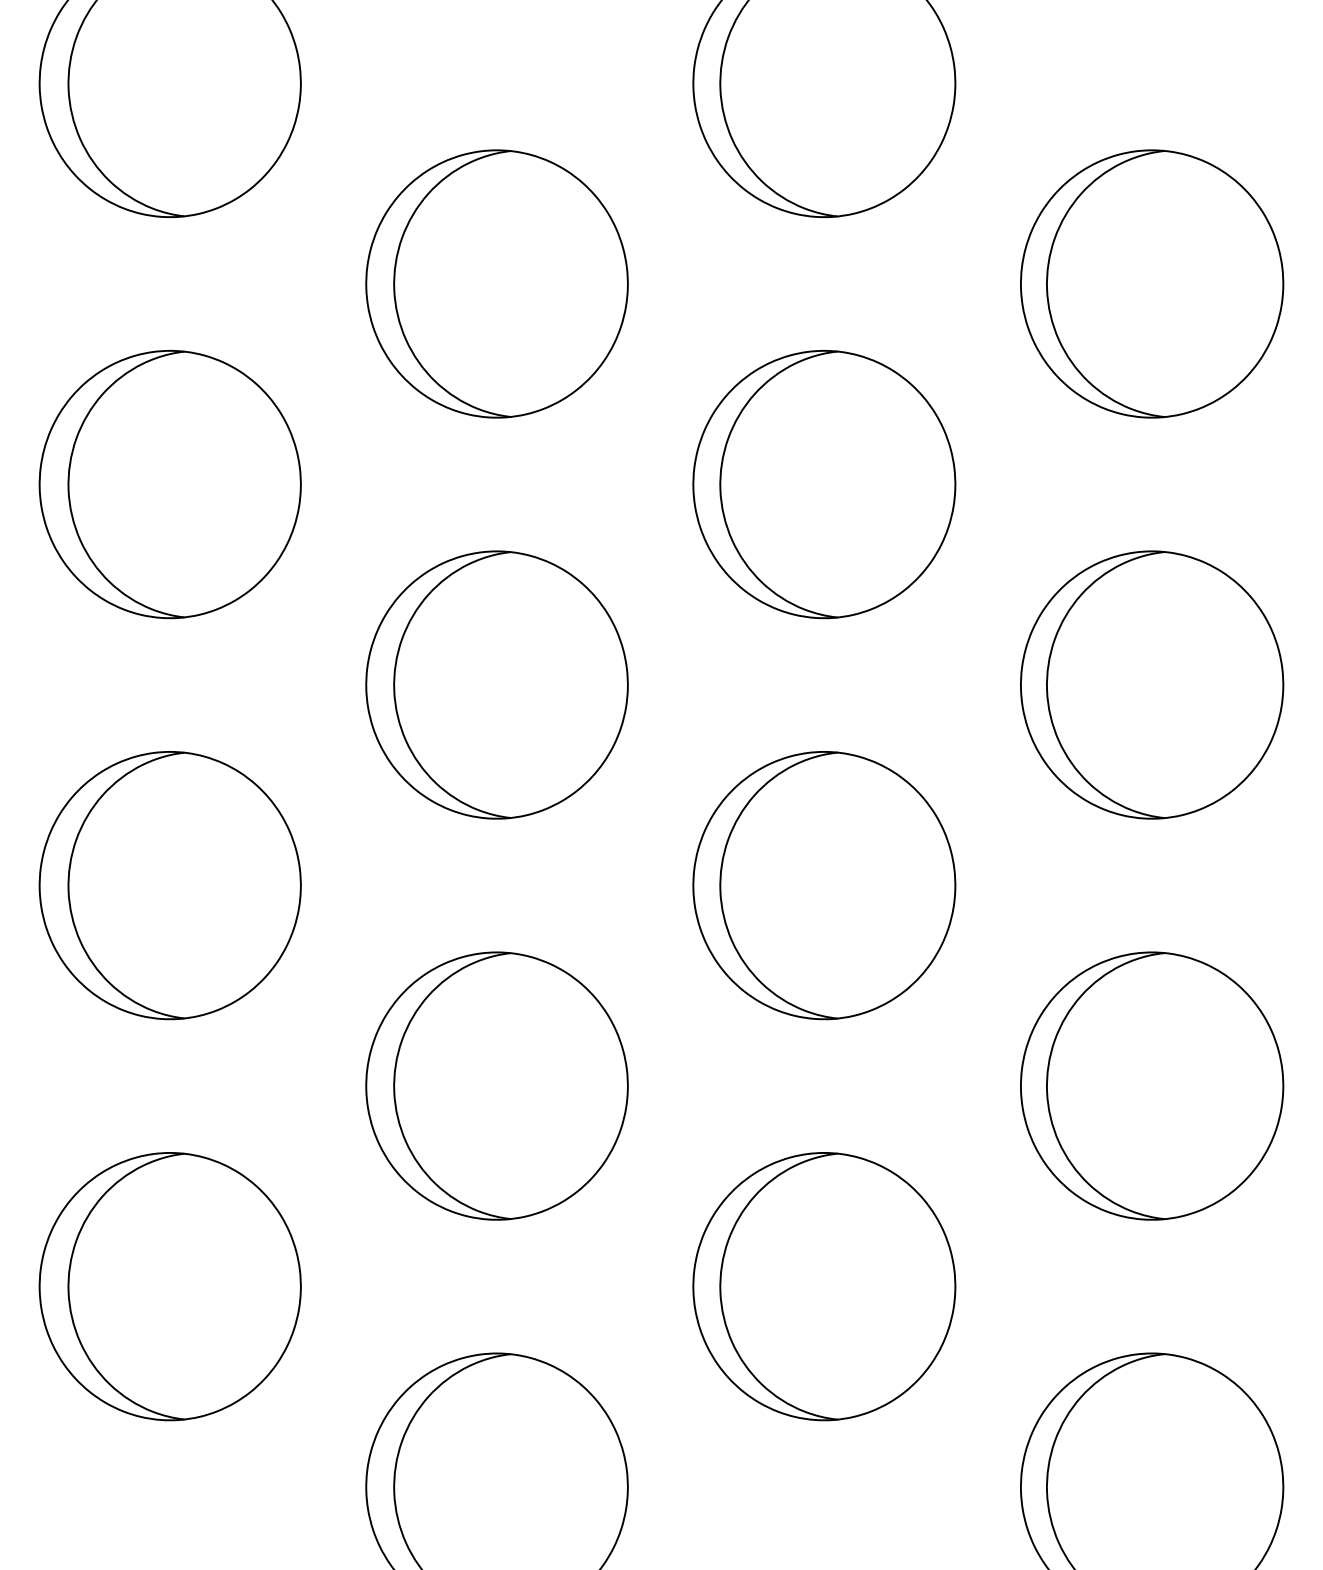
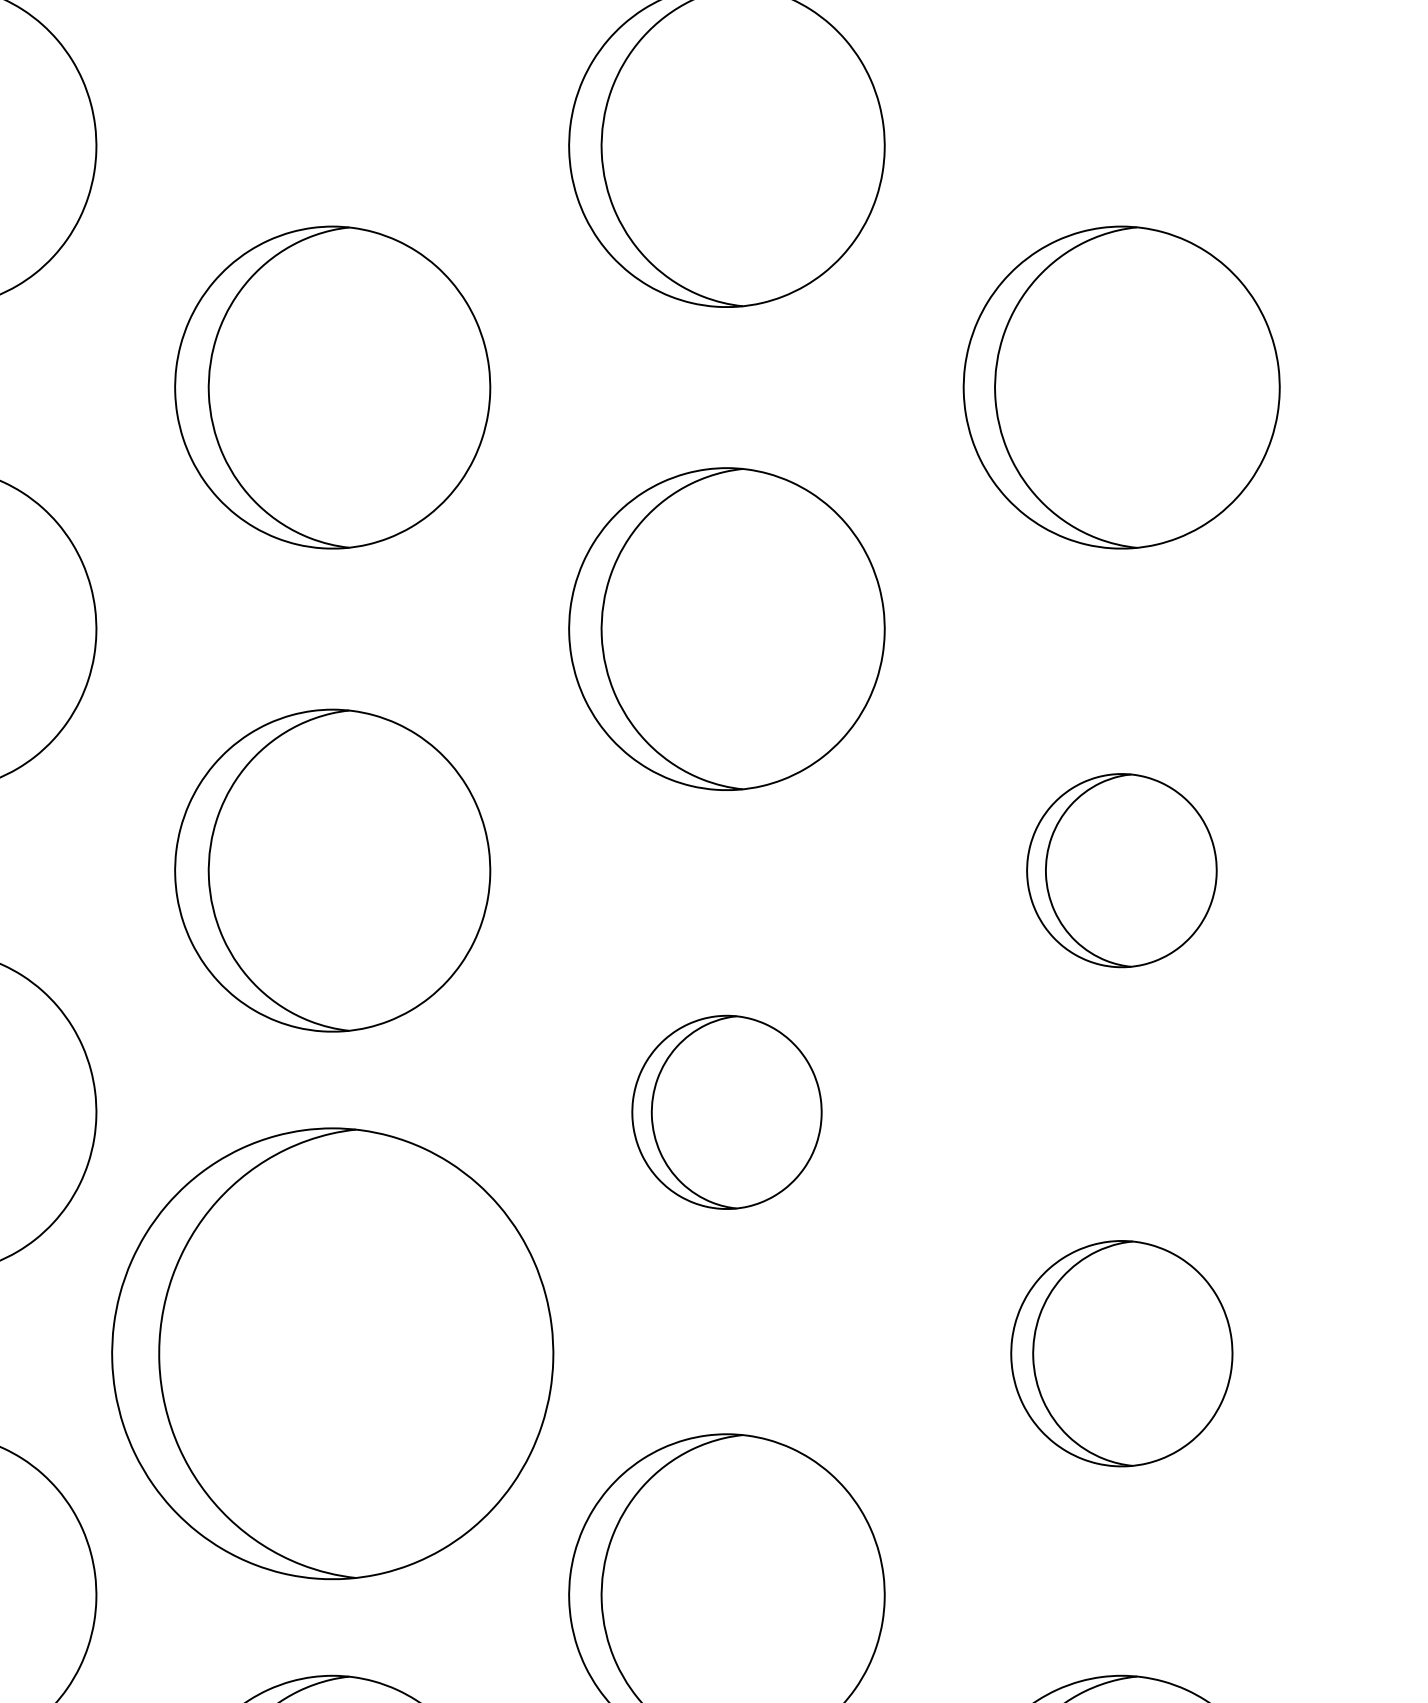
part: (1152, 684) -> (1122, 870), size x0.6
part: (824, 885) -> (727, 1112), size x0.6
part: (496, 1085) -> (332, 1353), size x1.4
part: (1152, 1085) -> (1122, 1353), size x0.7

